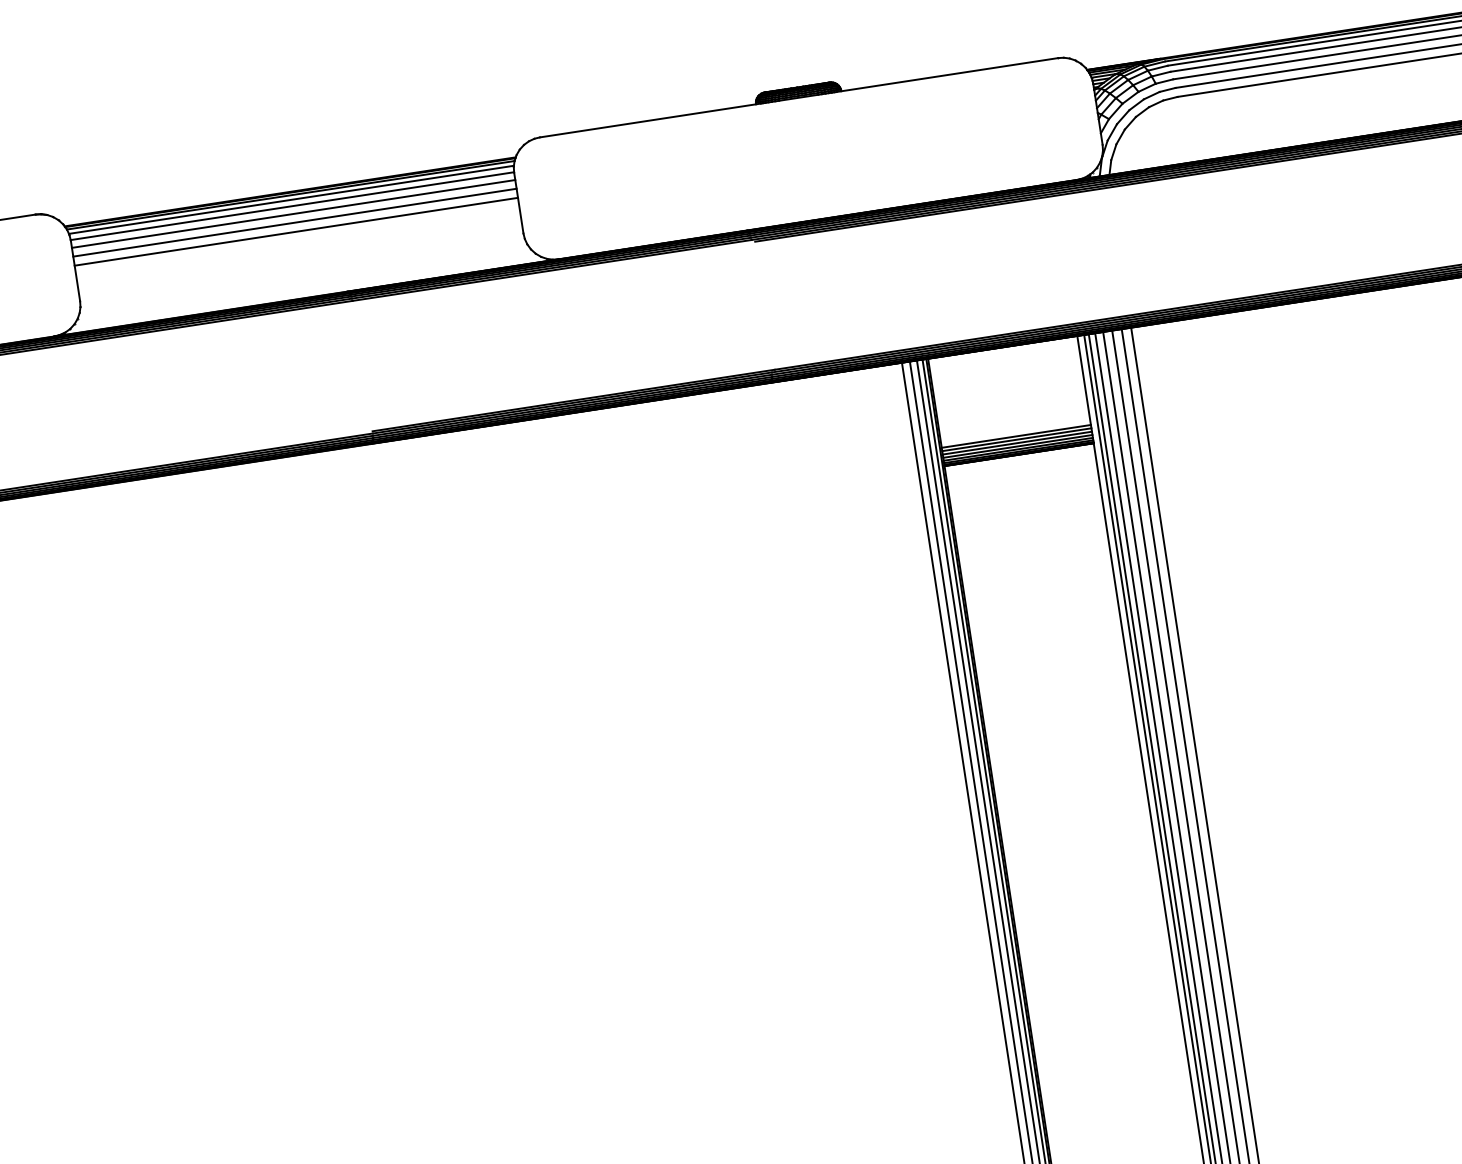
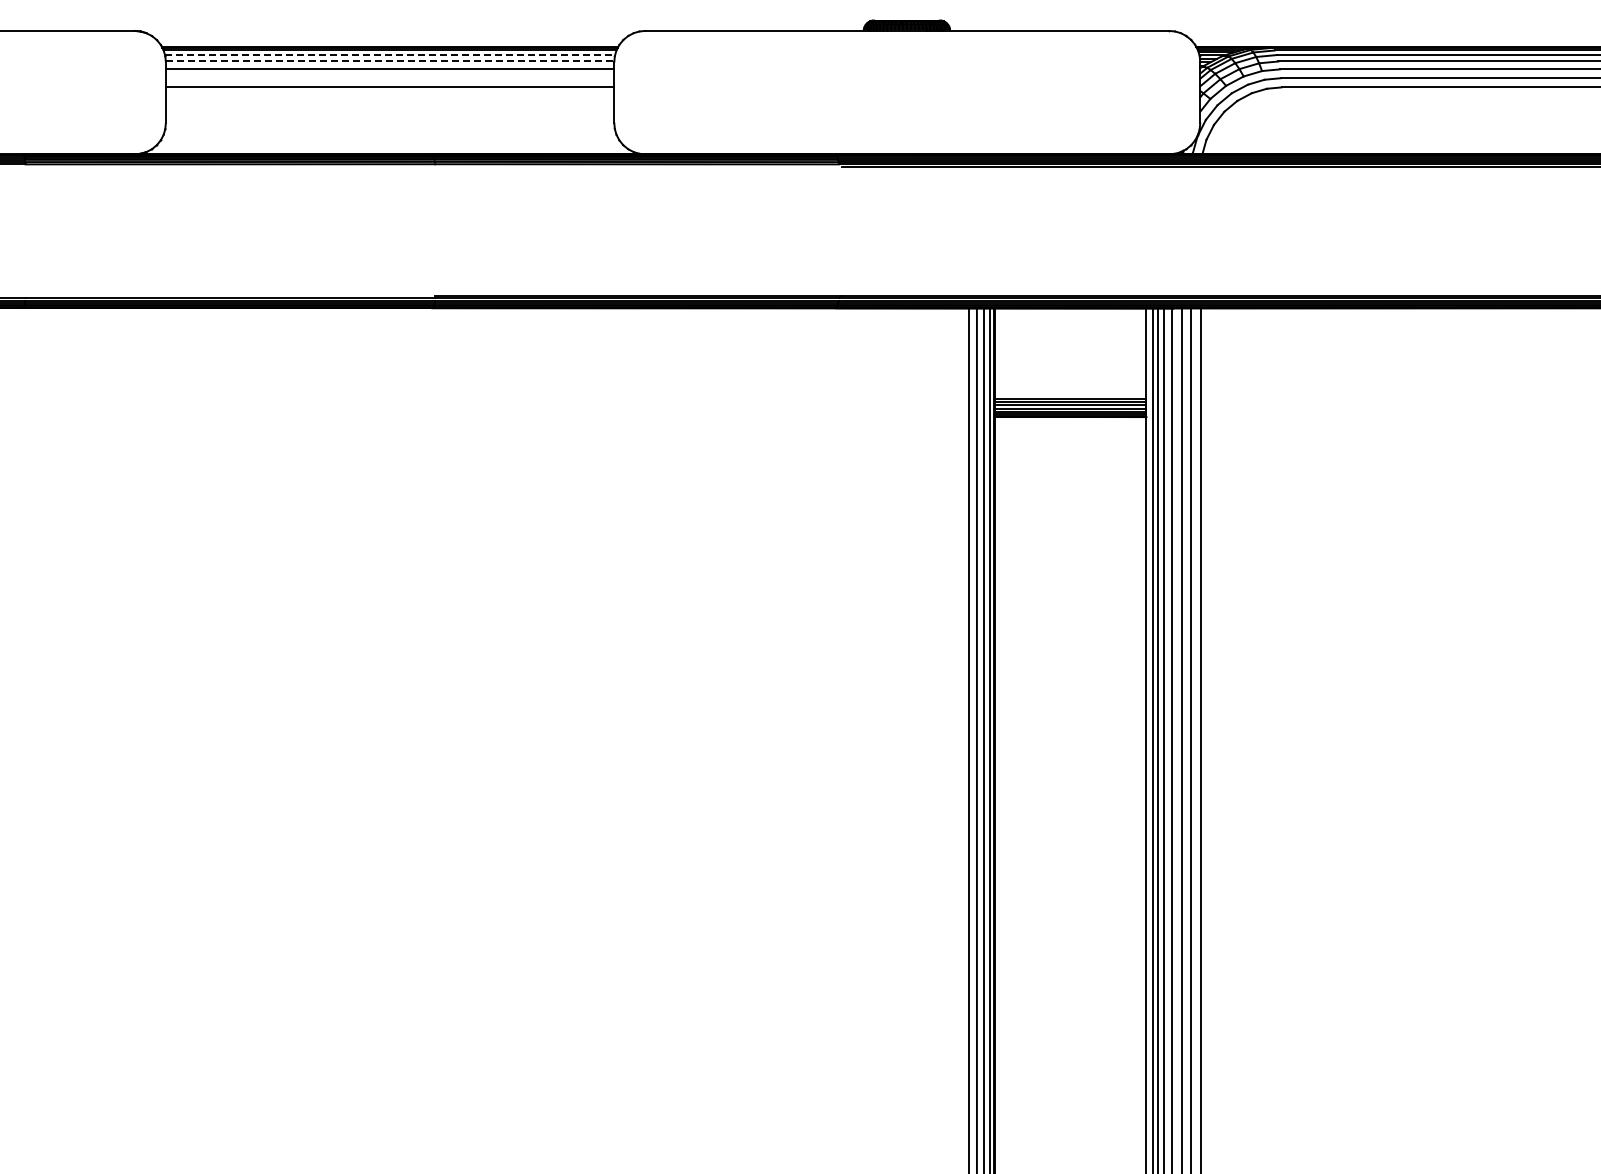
line: (291, 200) -> (390, 55), solid -> dashed
line: (292, 206) -> (390, 61), solid -> dashed
line: (294, 223) -> (389, 78), removed

